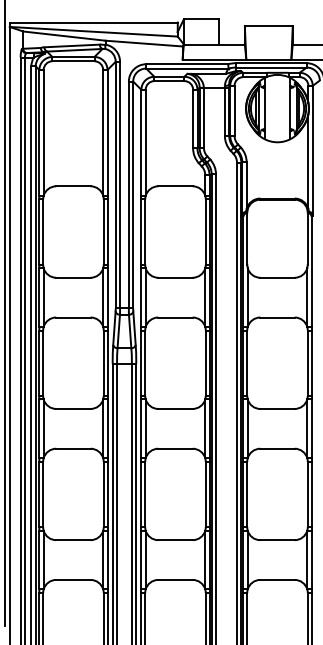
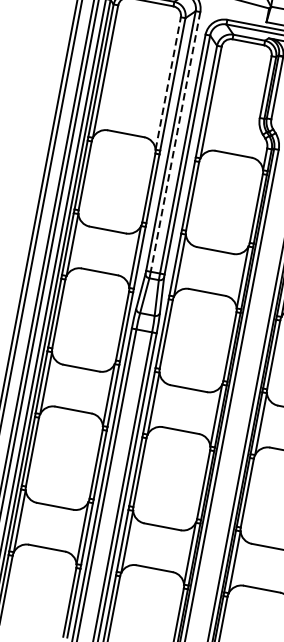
line: (103, 132) -> (168, 83), solid -> dashed
line: (120, 185) -> (175, 142), solid -> dashed

